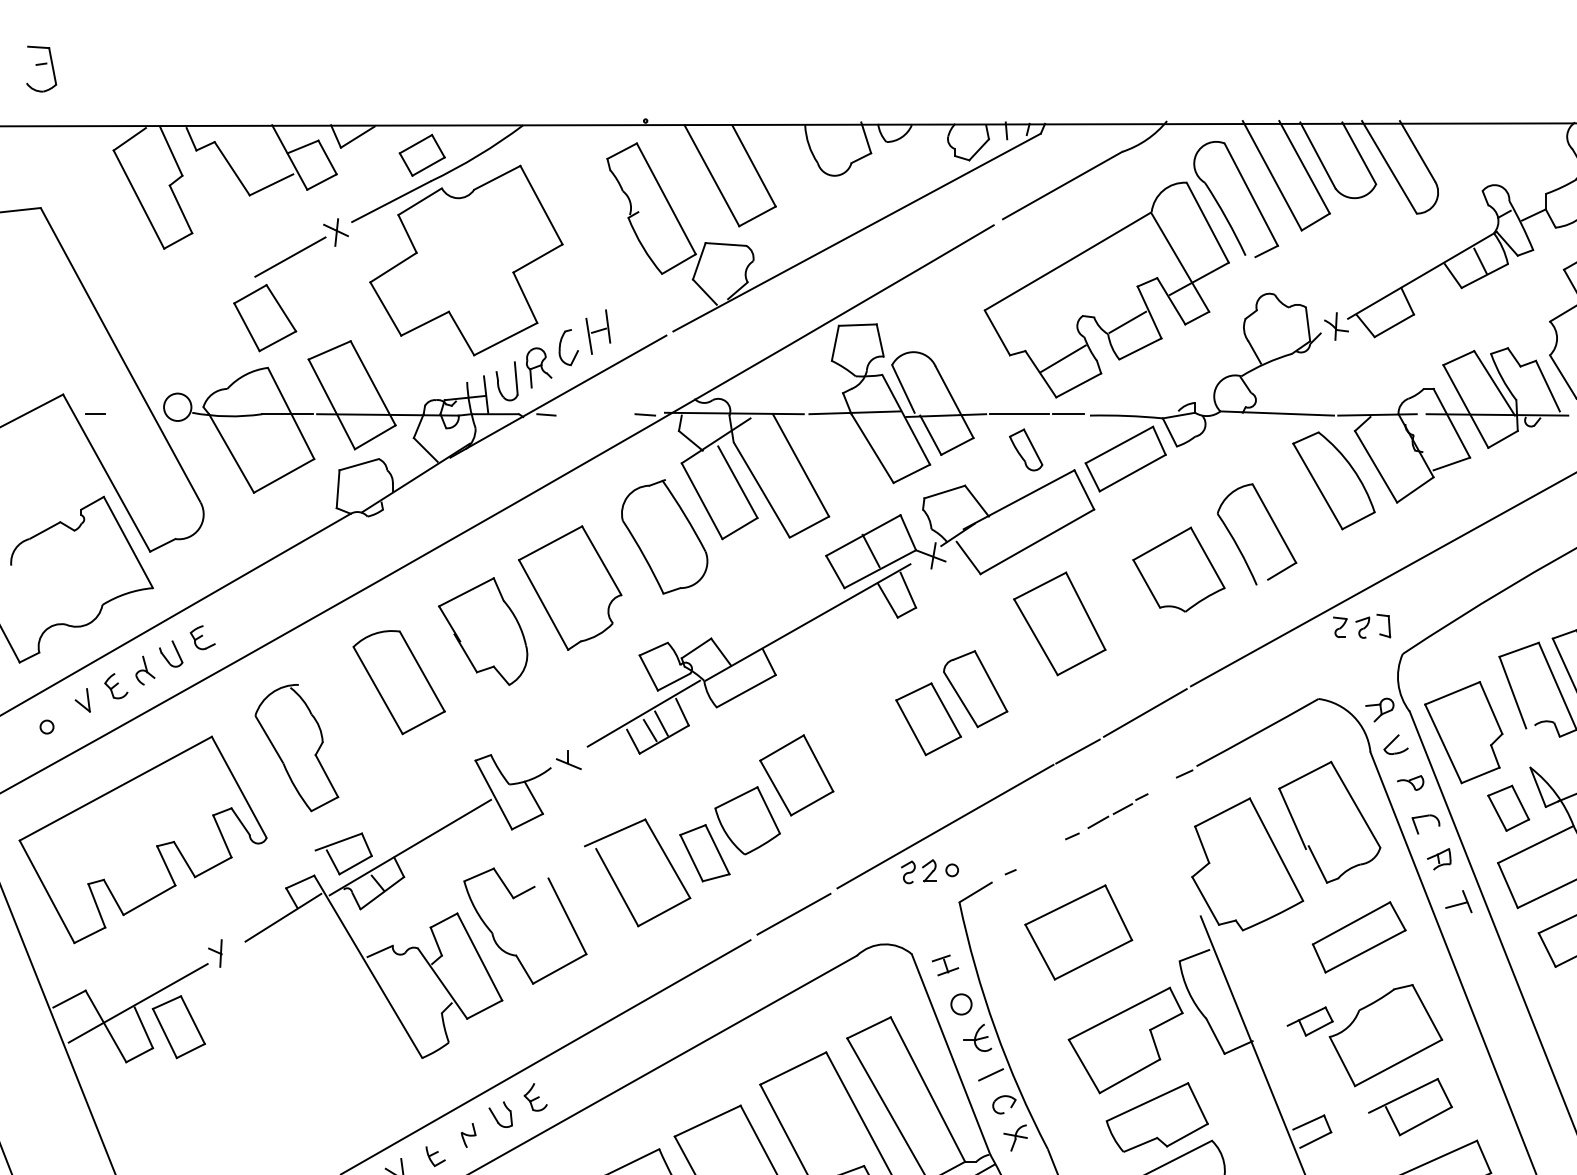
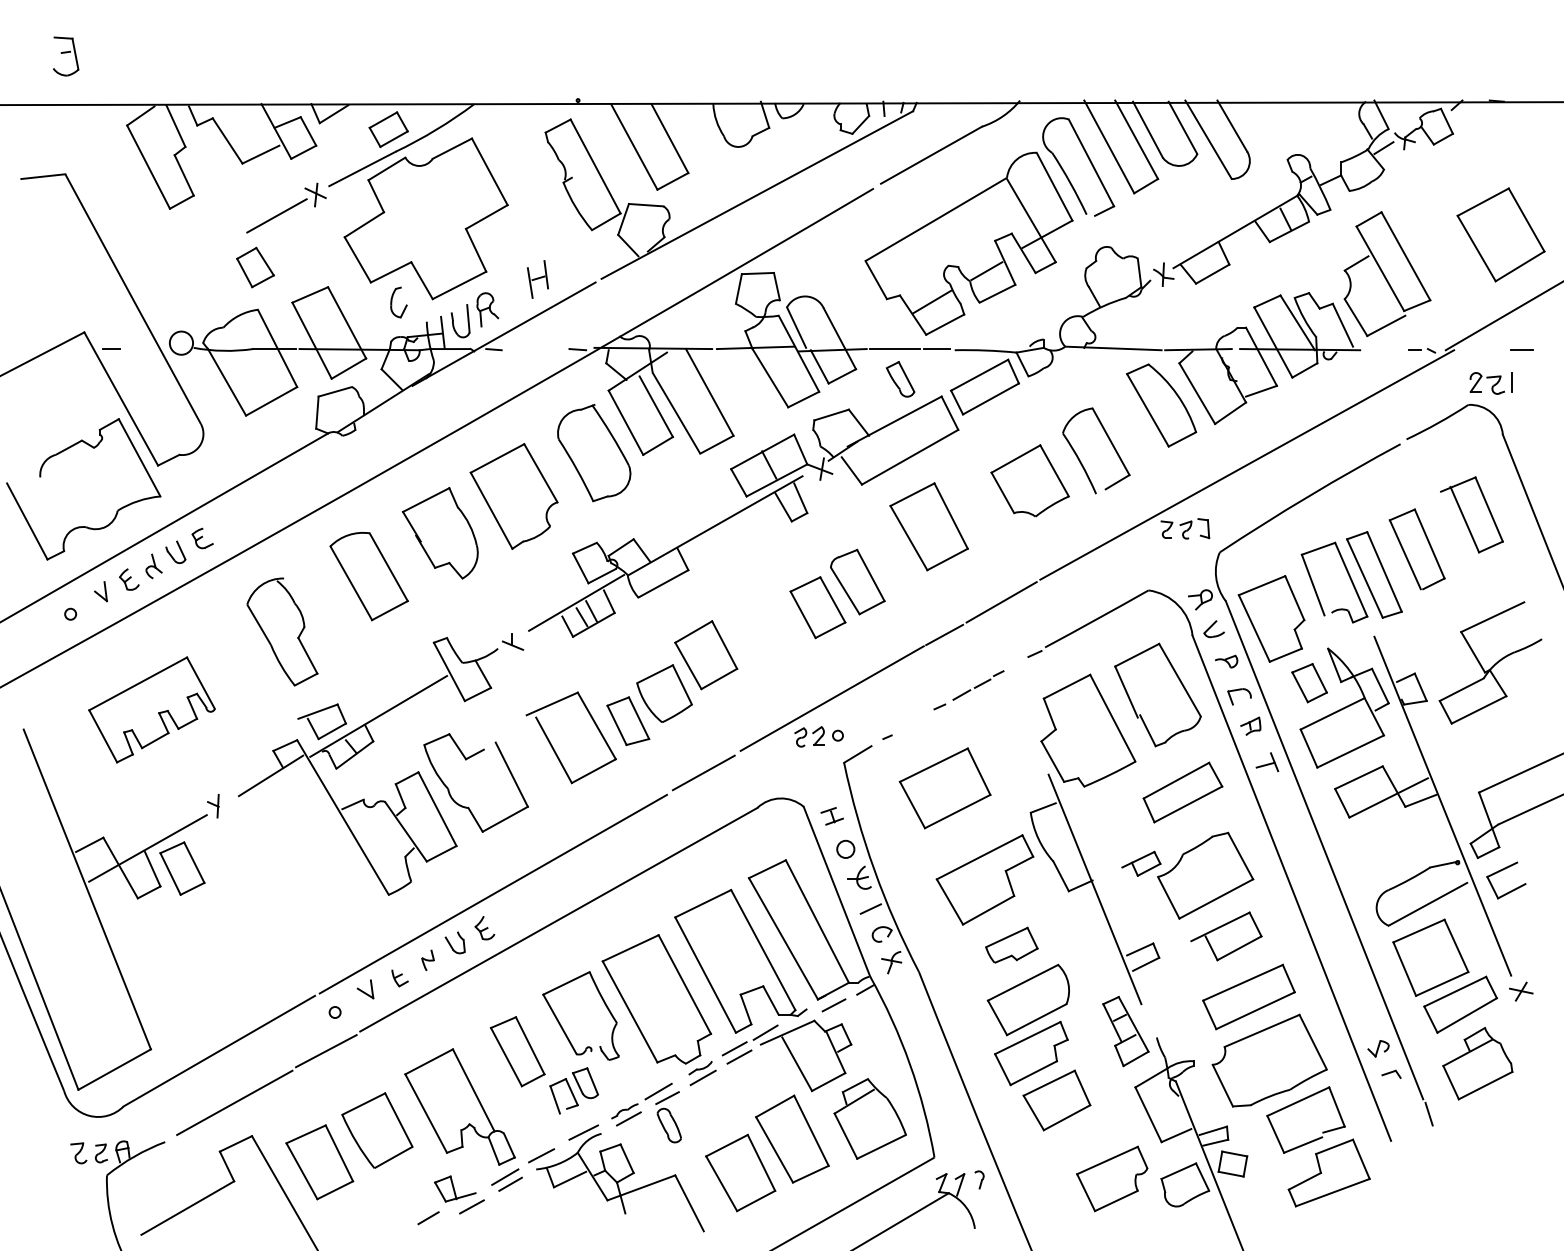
part: (265, 317) -> (255, 267), size x0.7
part: (568, 347) -> (398, 302), moved
part: (142, 839) -> (151, 709), size x0.6
part: (1156, 1117) -> (1011, 945), size x0.6

